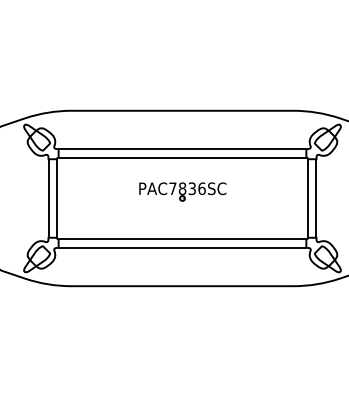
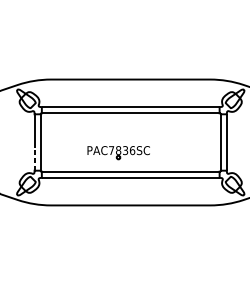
part: (182, 191) -> (118, 152), moved
line: (48, 218) -> (34, 156), solid -> dashed

